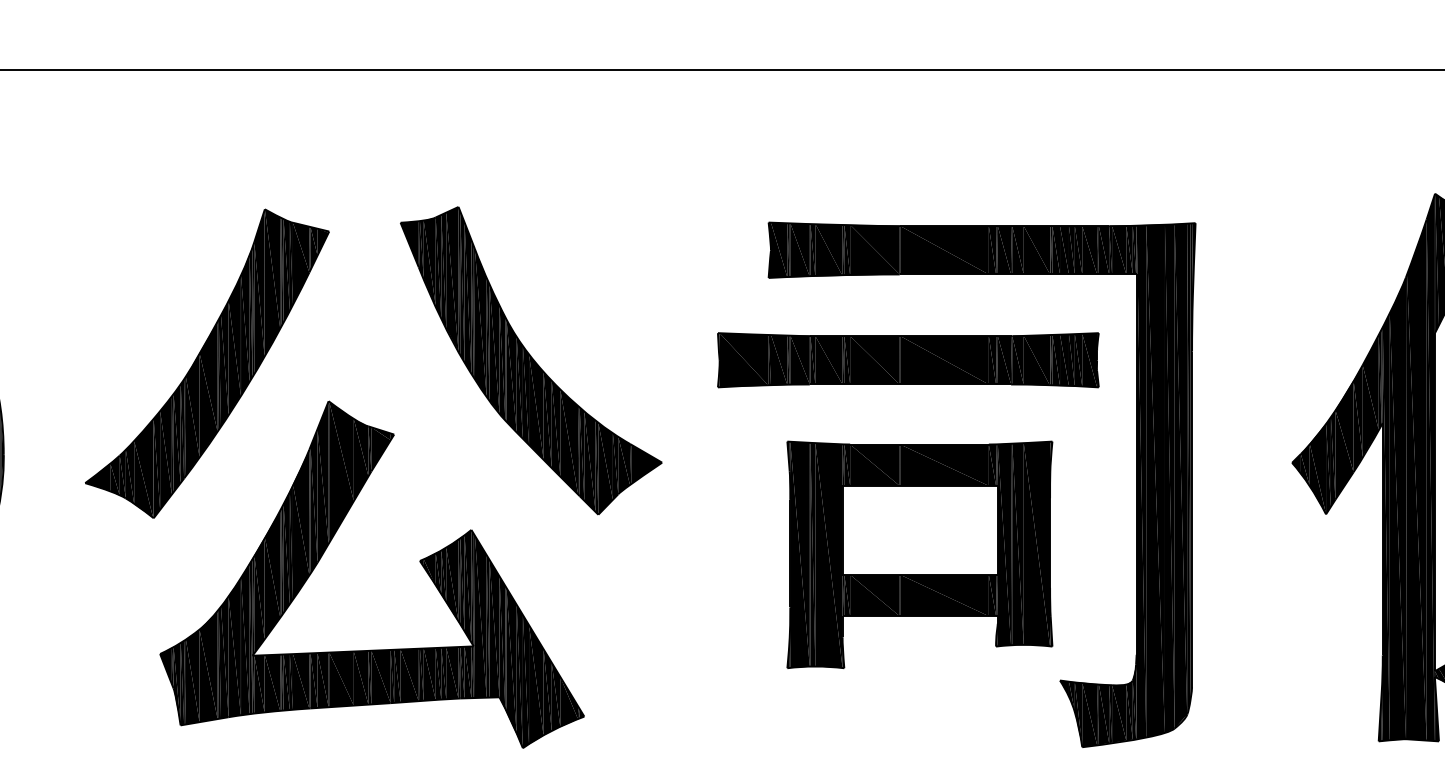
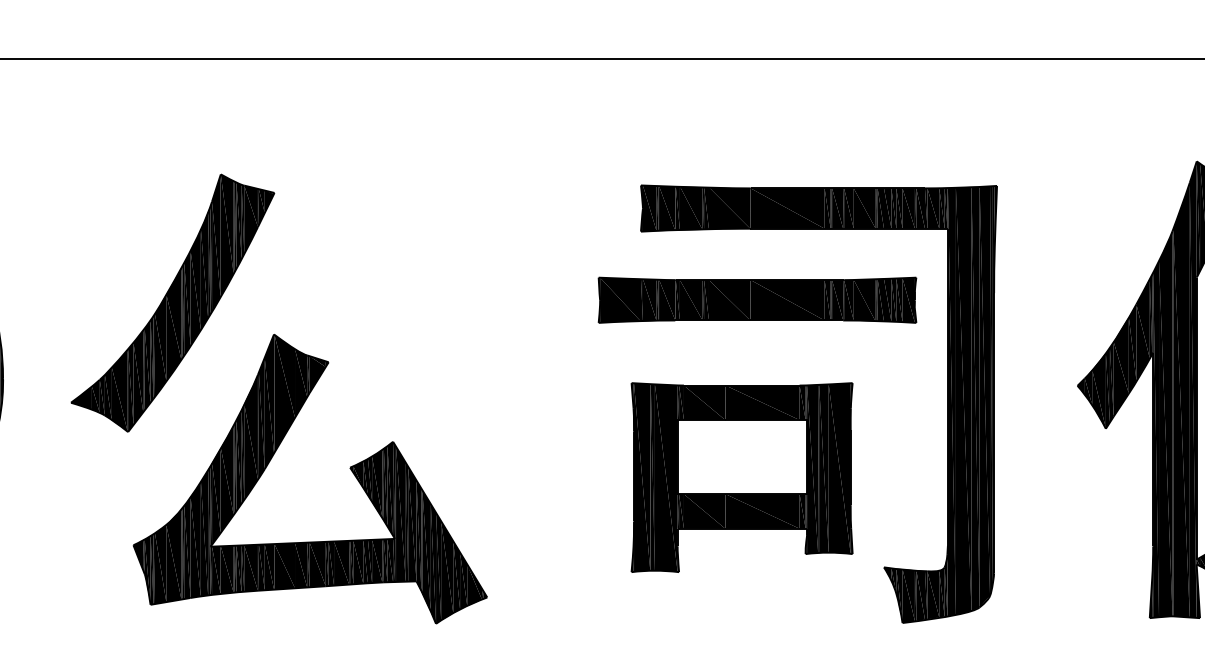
part: (531, 360) -> (443, 300), removed
part: (919, 554) -> (741, 477), moved

